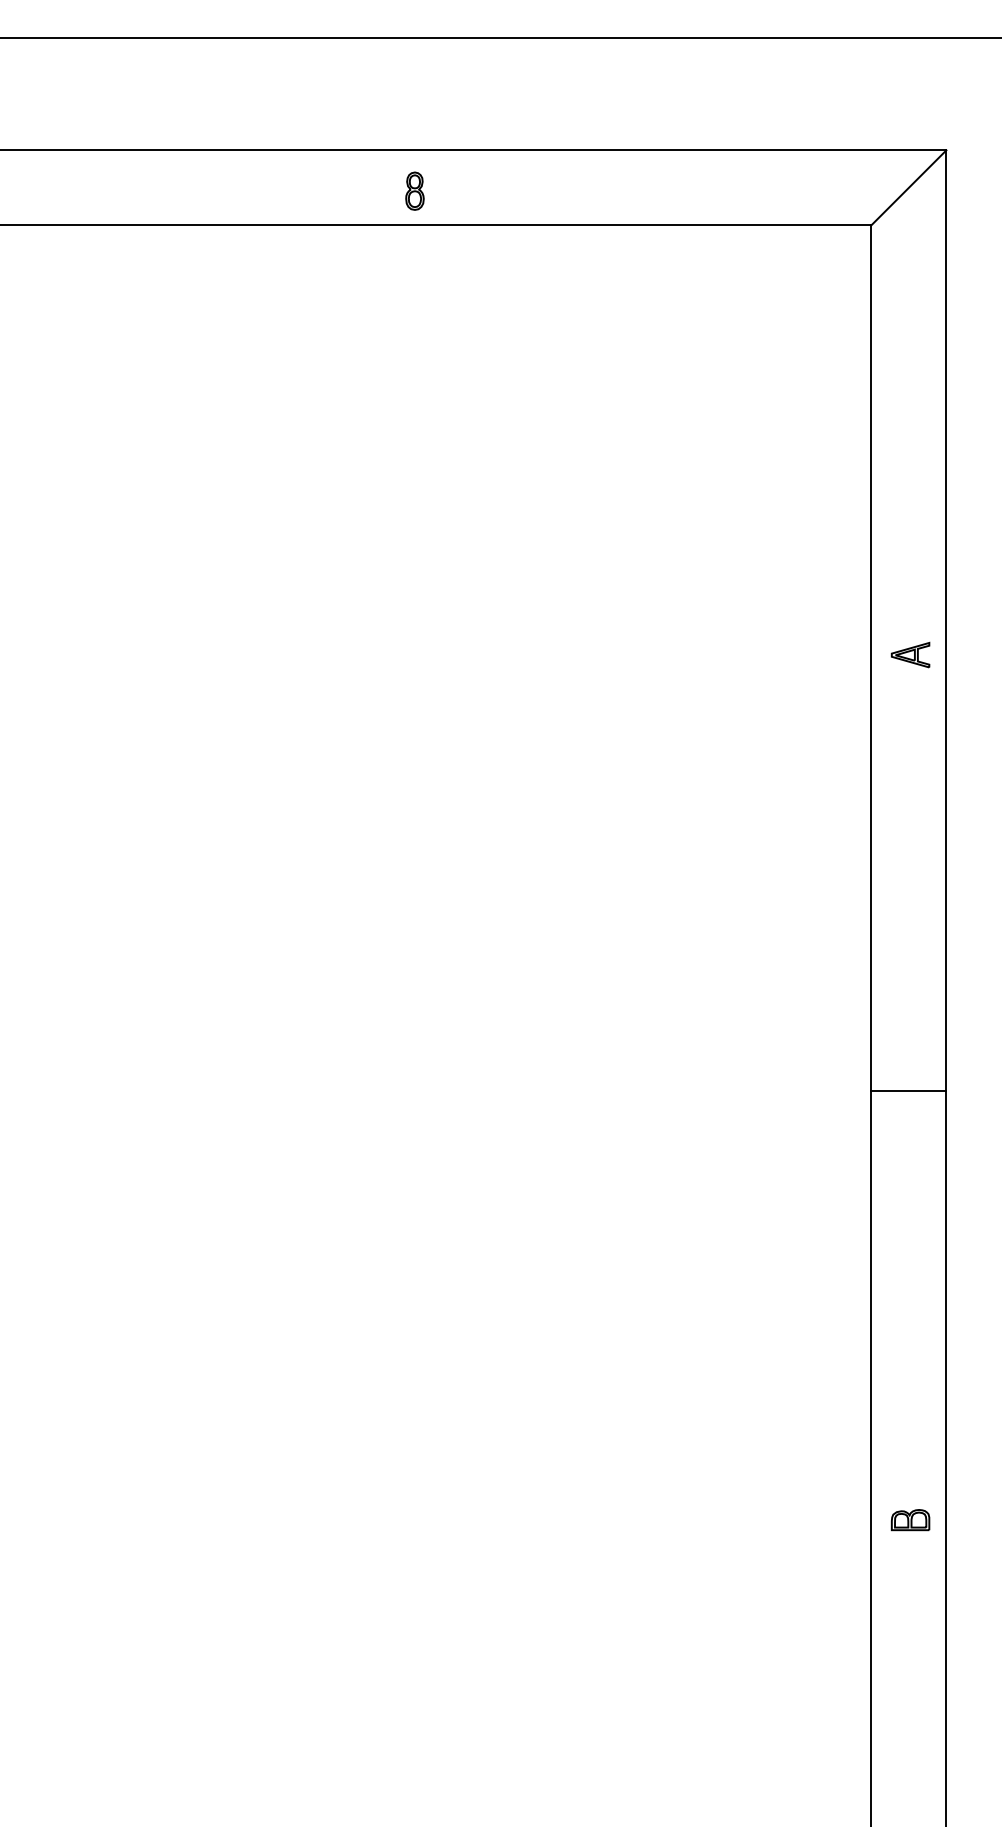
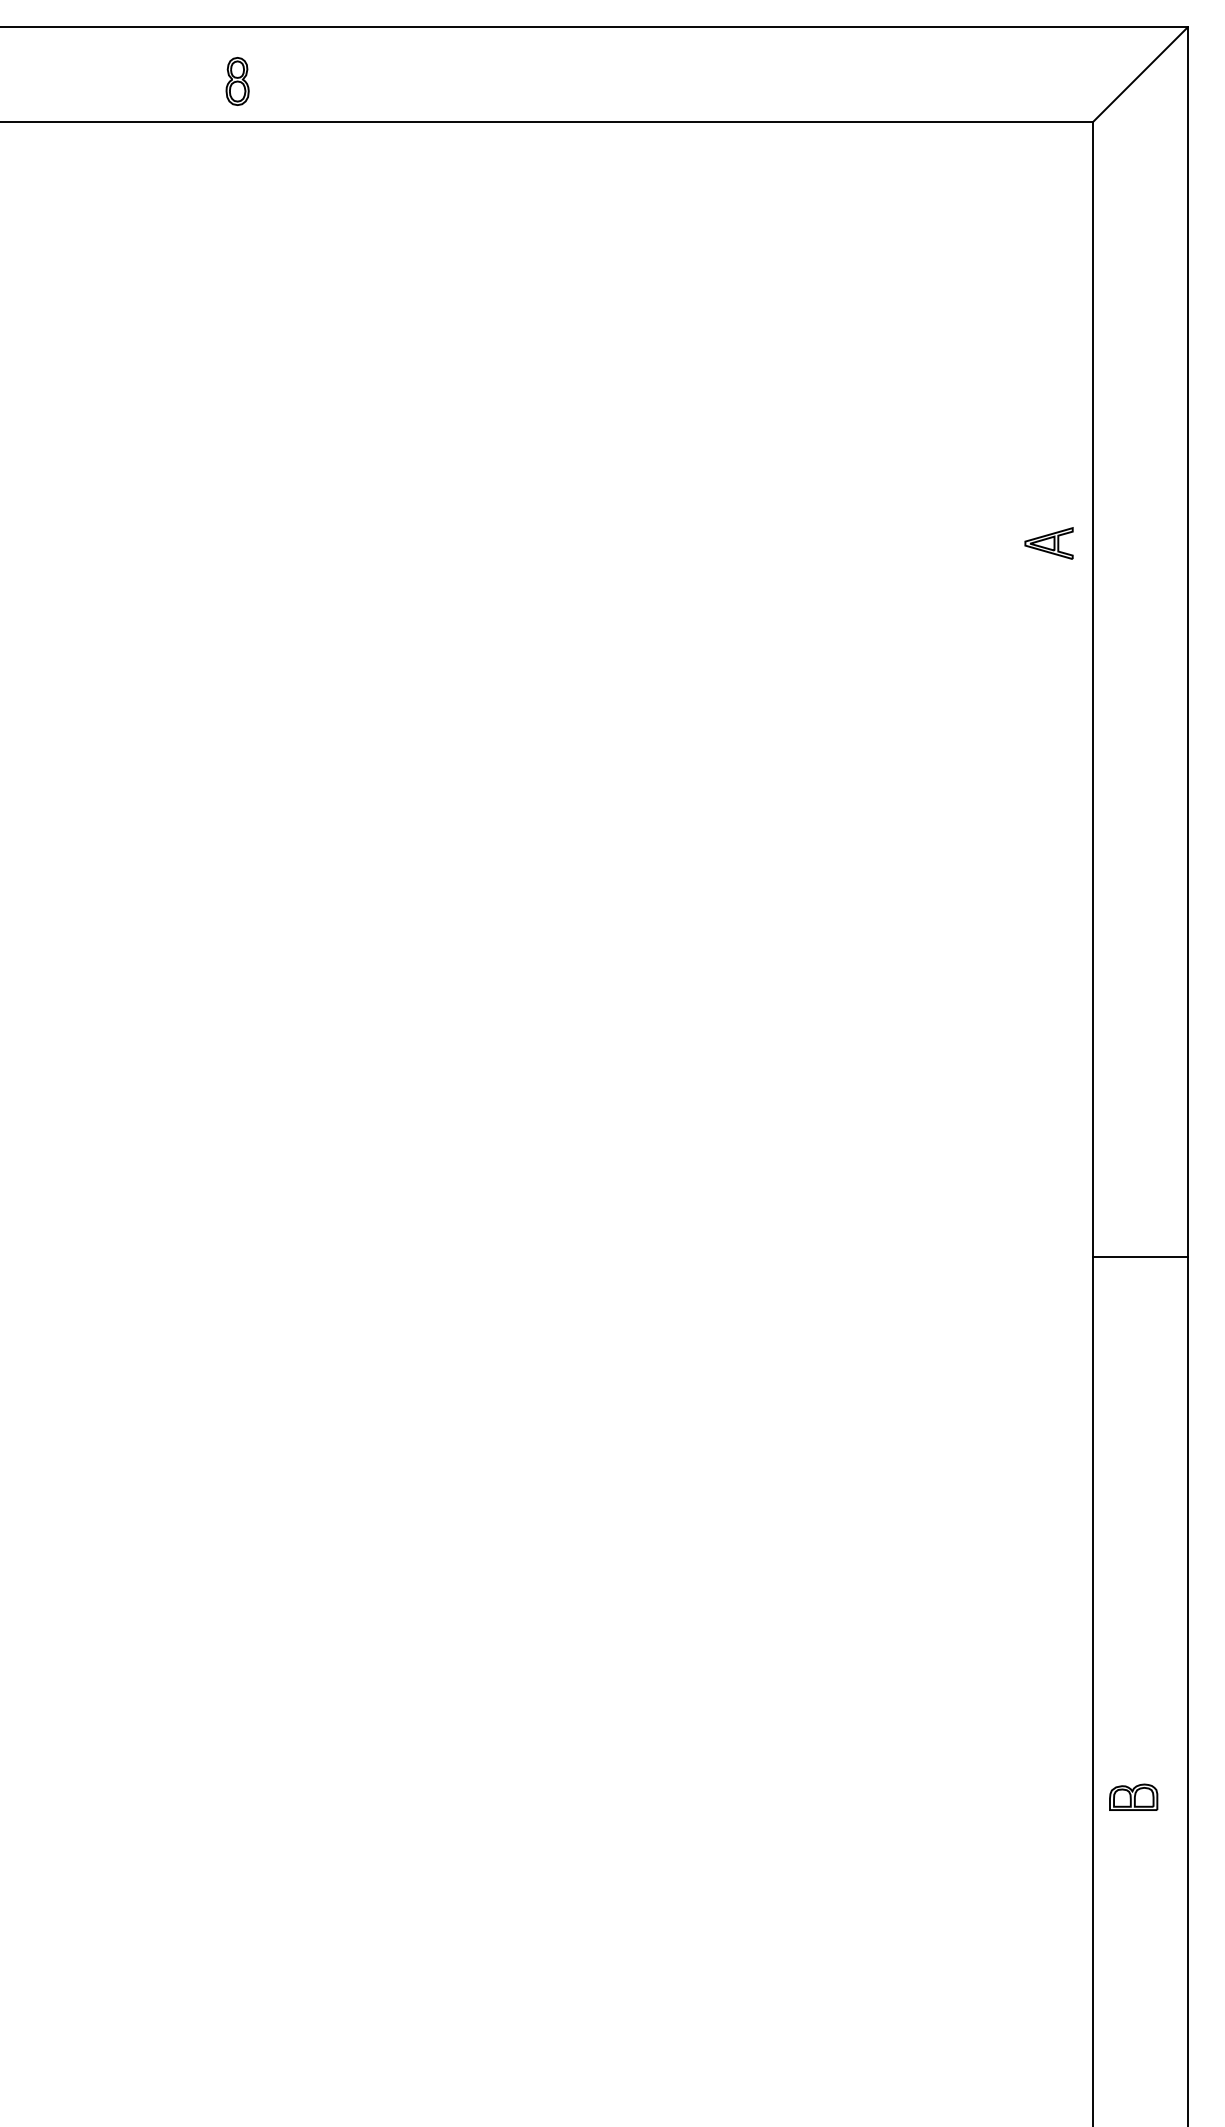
part: (414, 190) -> (237, 80), moved
part: (910, 654) -> (1048, 542), moved
line: (908, 1091) -> (1139, 1257), moved
part: (910, 1520) -> (1133, 1797), moved

